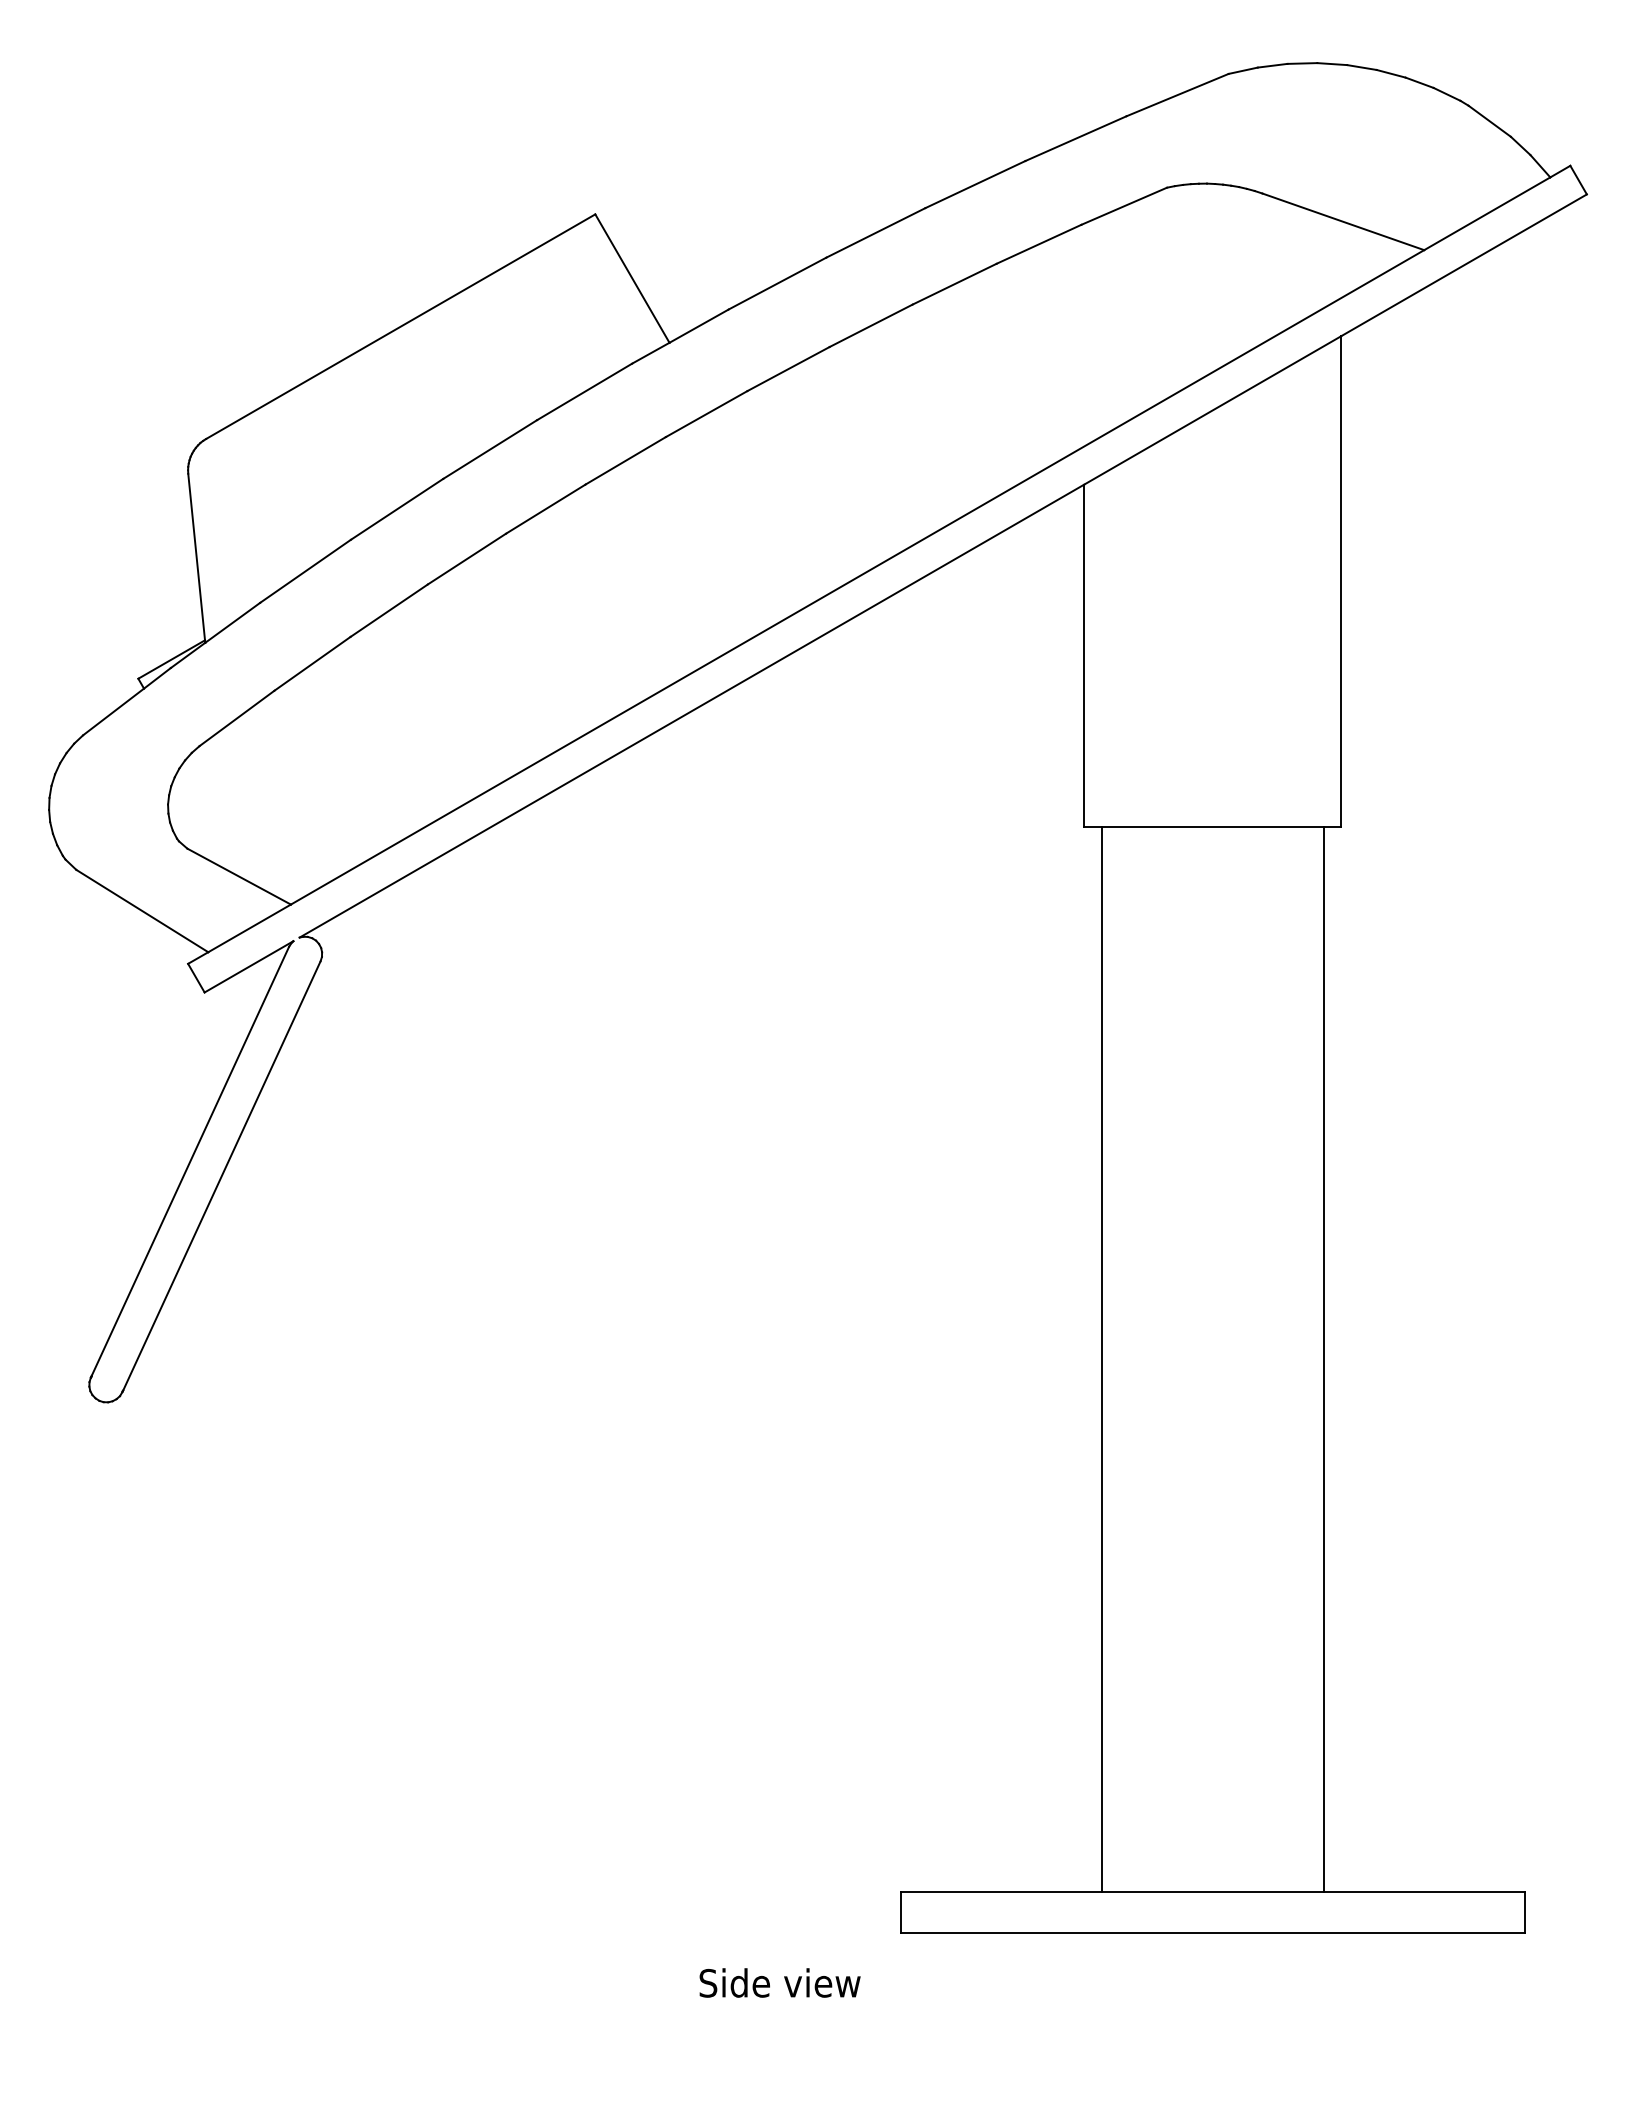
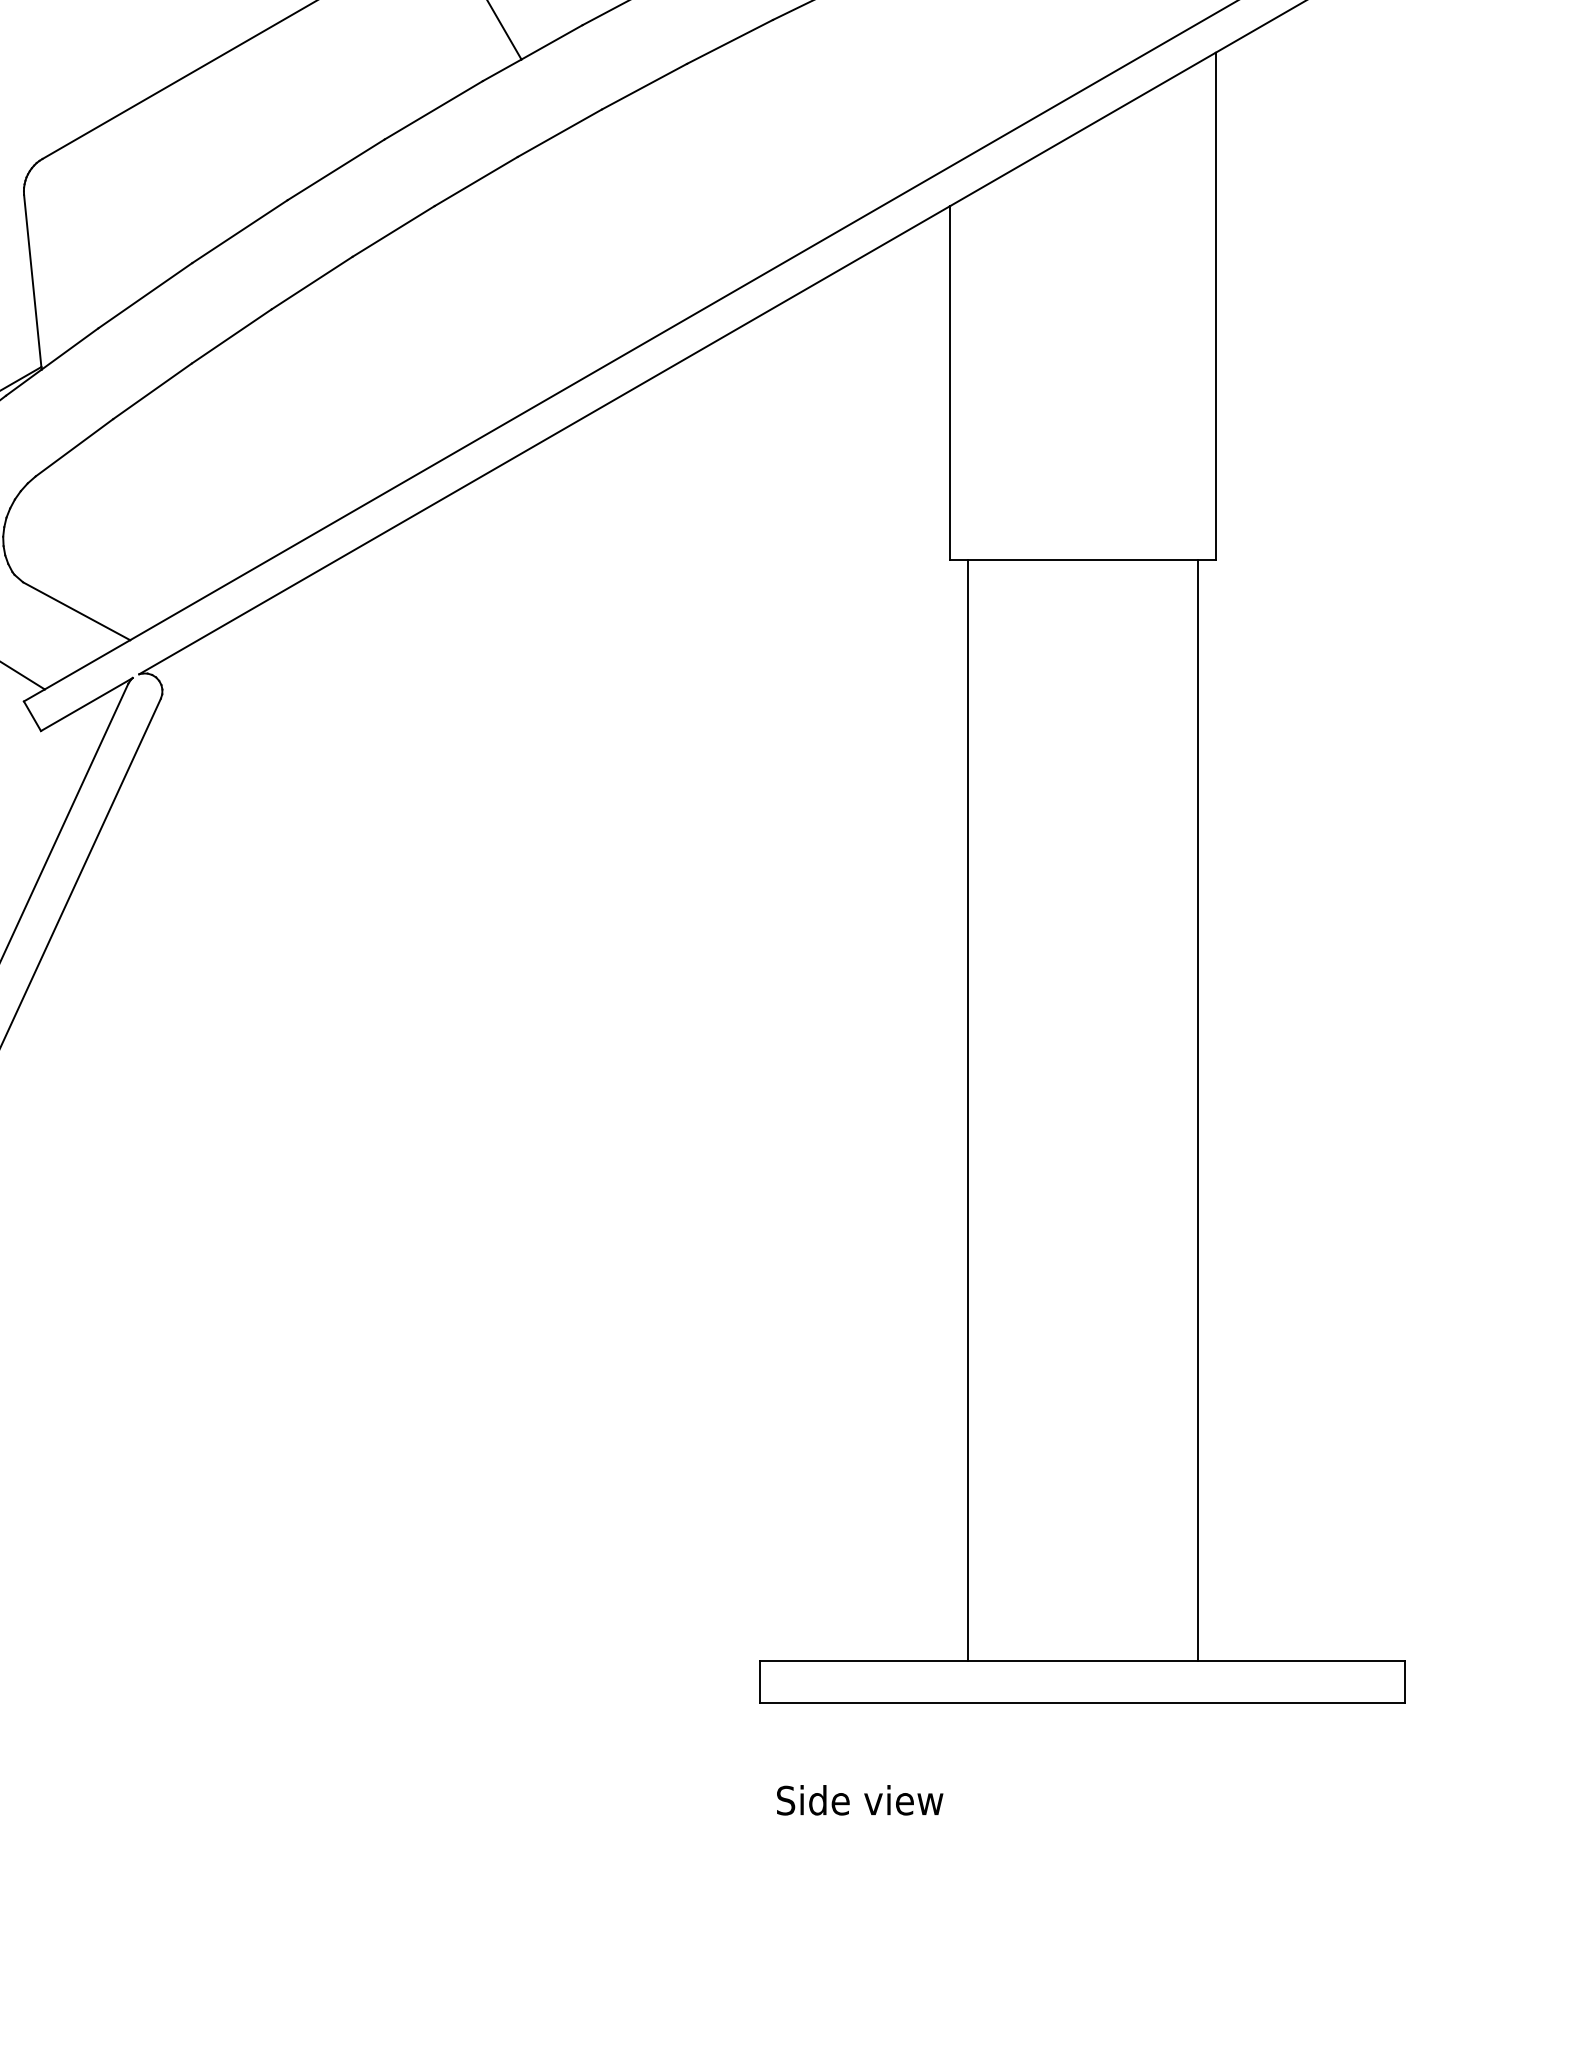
text: (779, 1982) -> (859, 1799), moved

